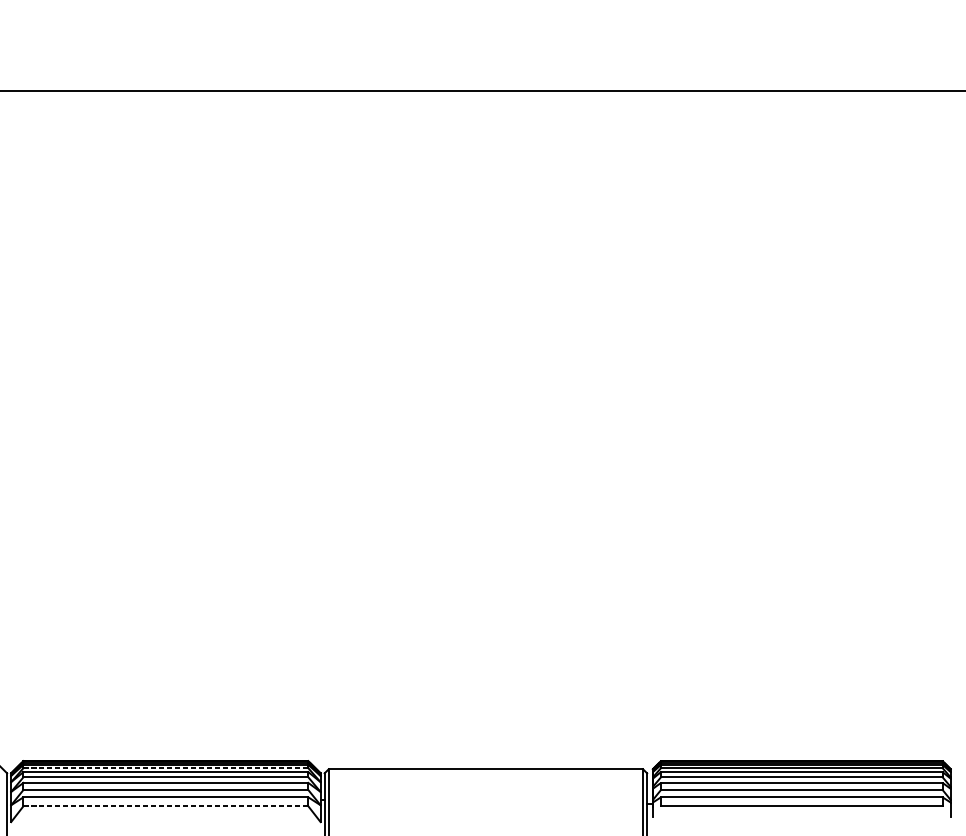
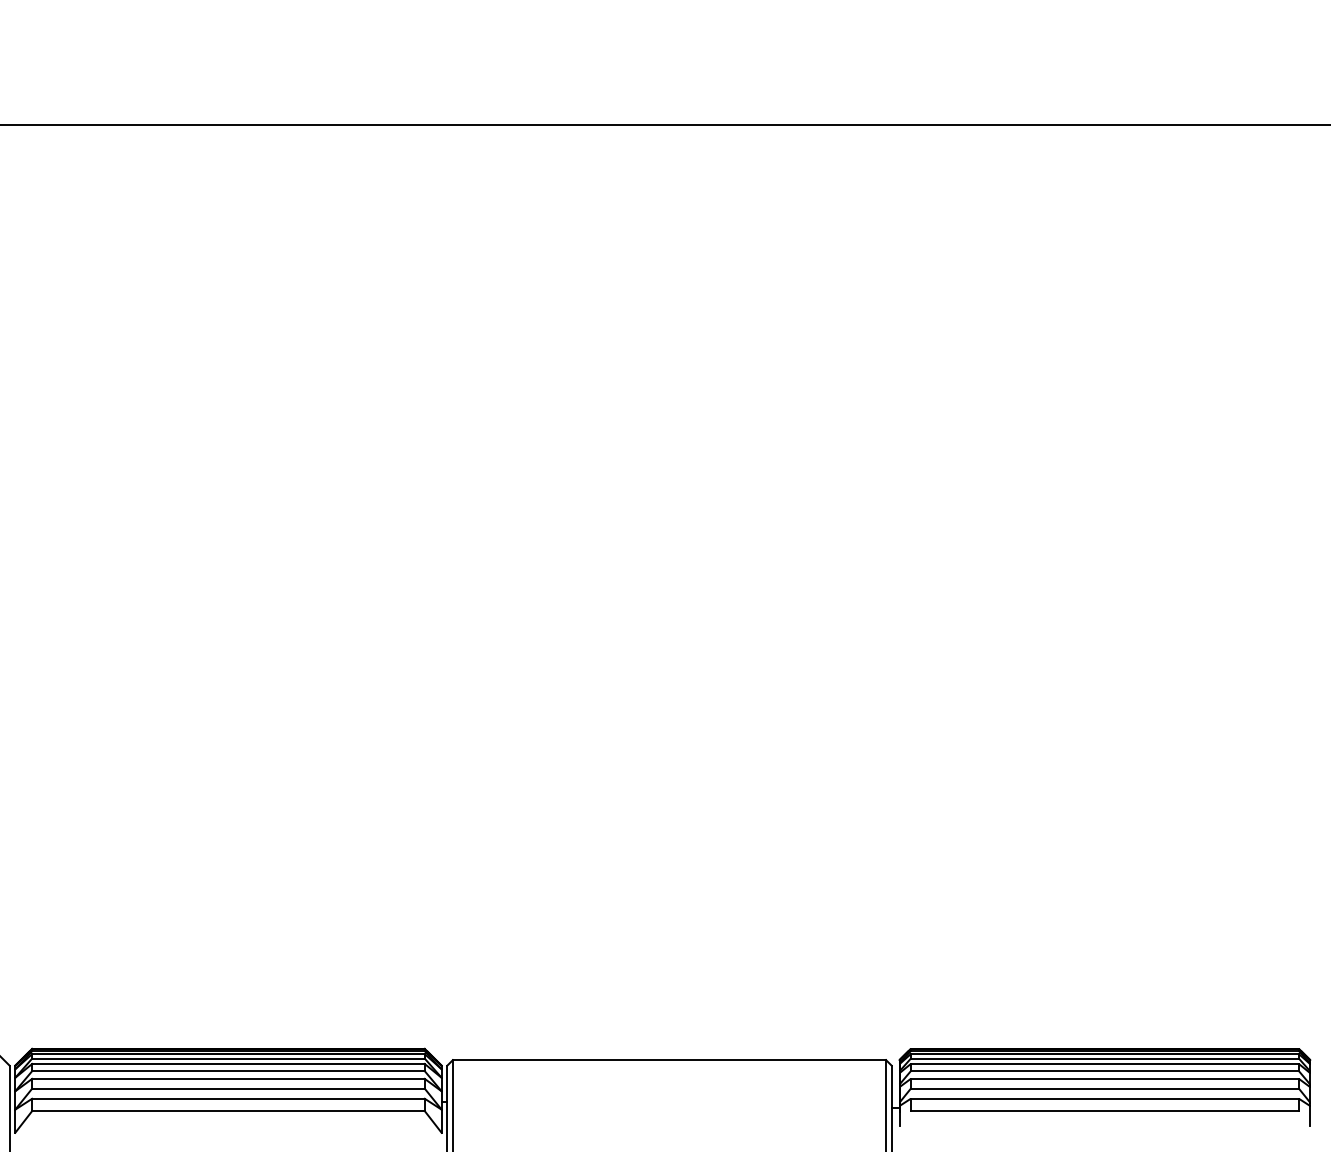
line: (165, 768) -> (228, 1058), dashed -> solid
line: (165, 806) -> (228, 1111), dashed -> solid

